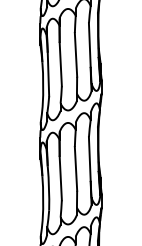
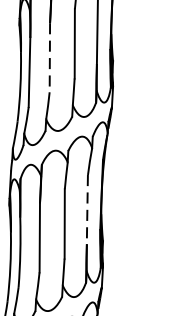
line: (60, 64) -> (49, 57), solid -> dashed
line: (89, 159) -> (86, 210), solid -> dashed

